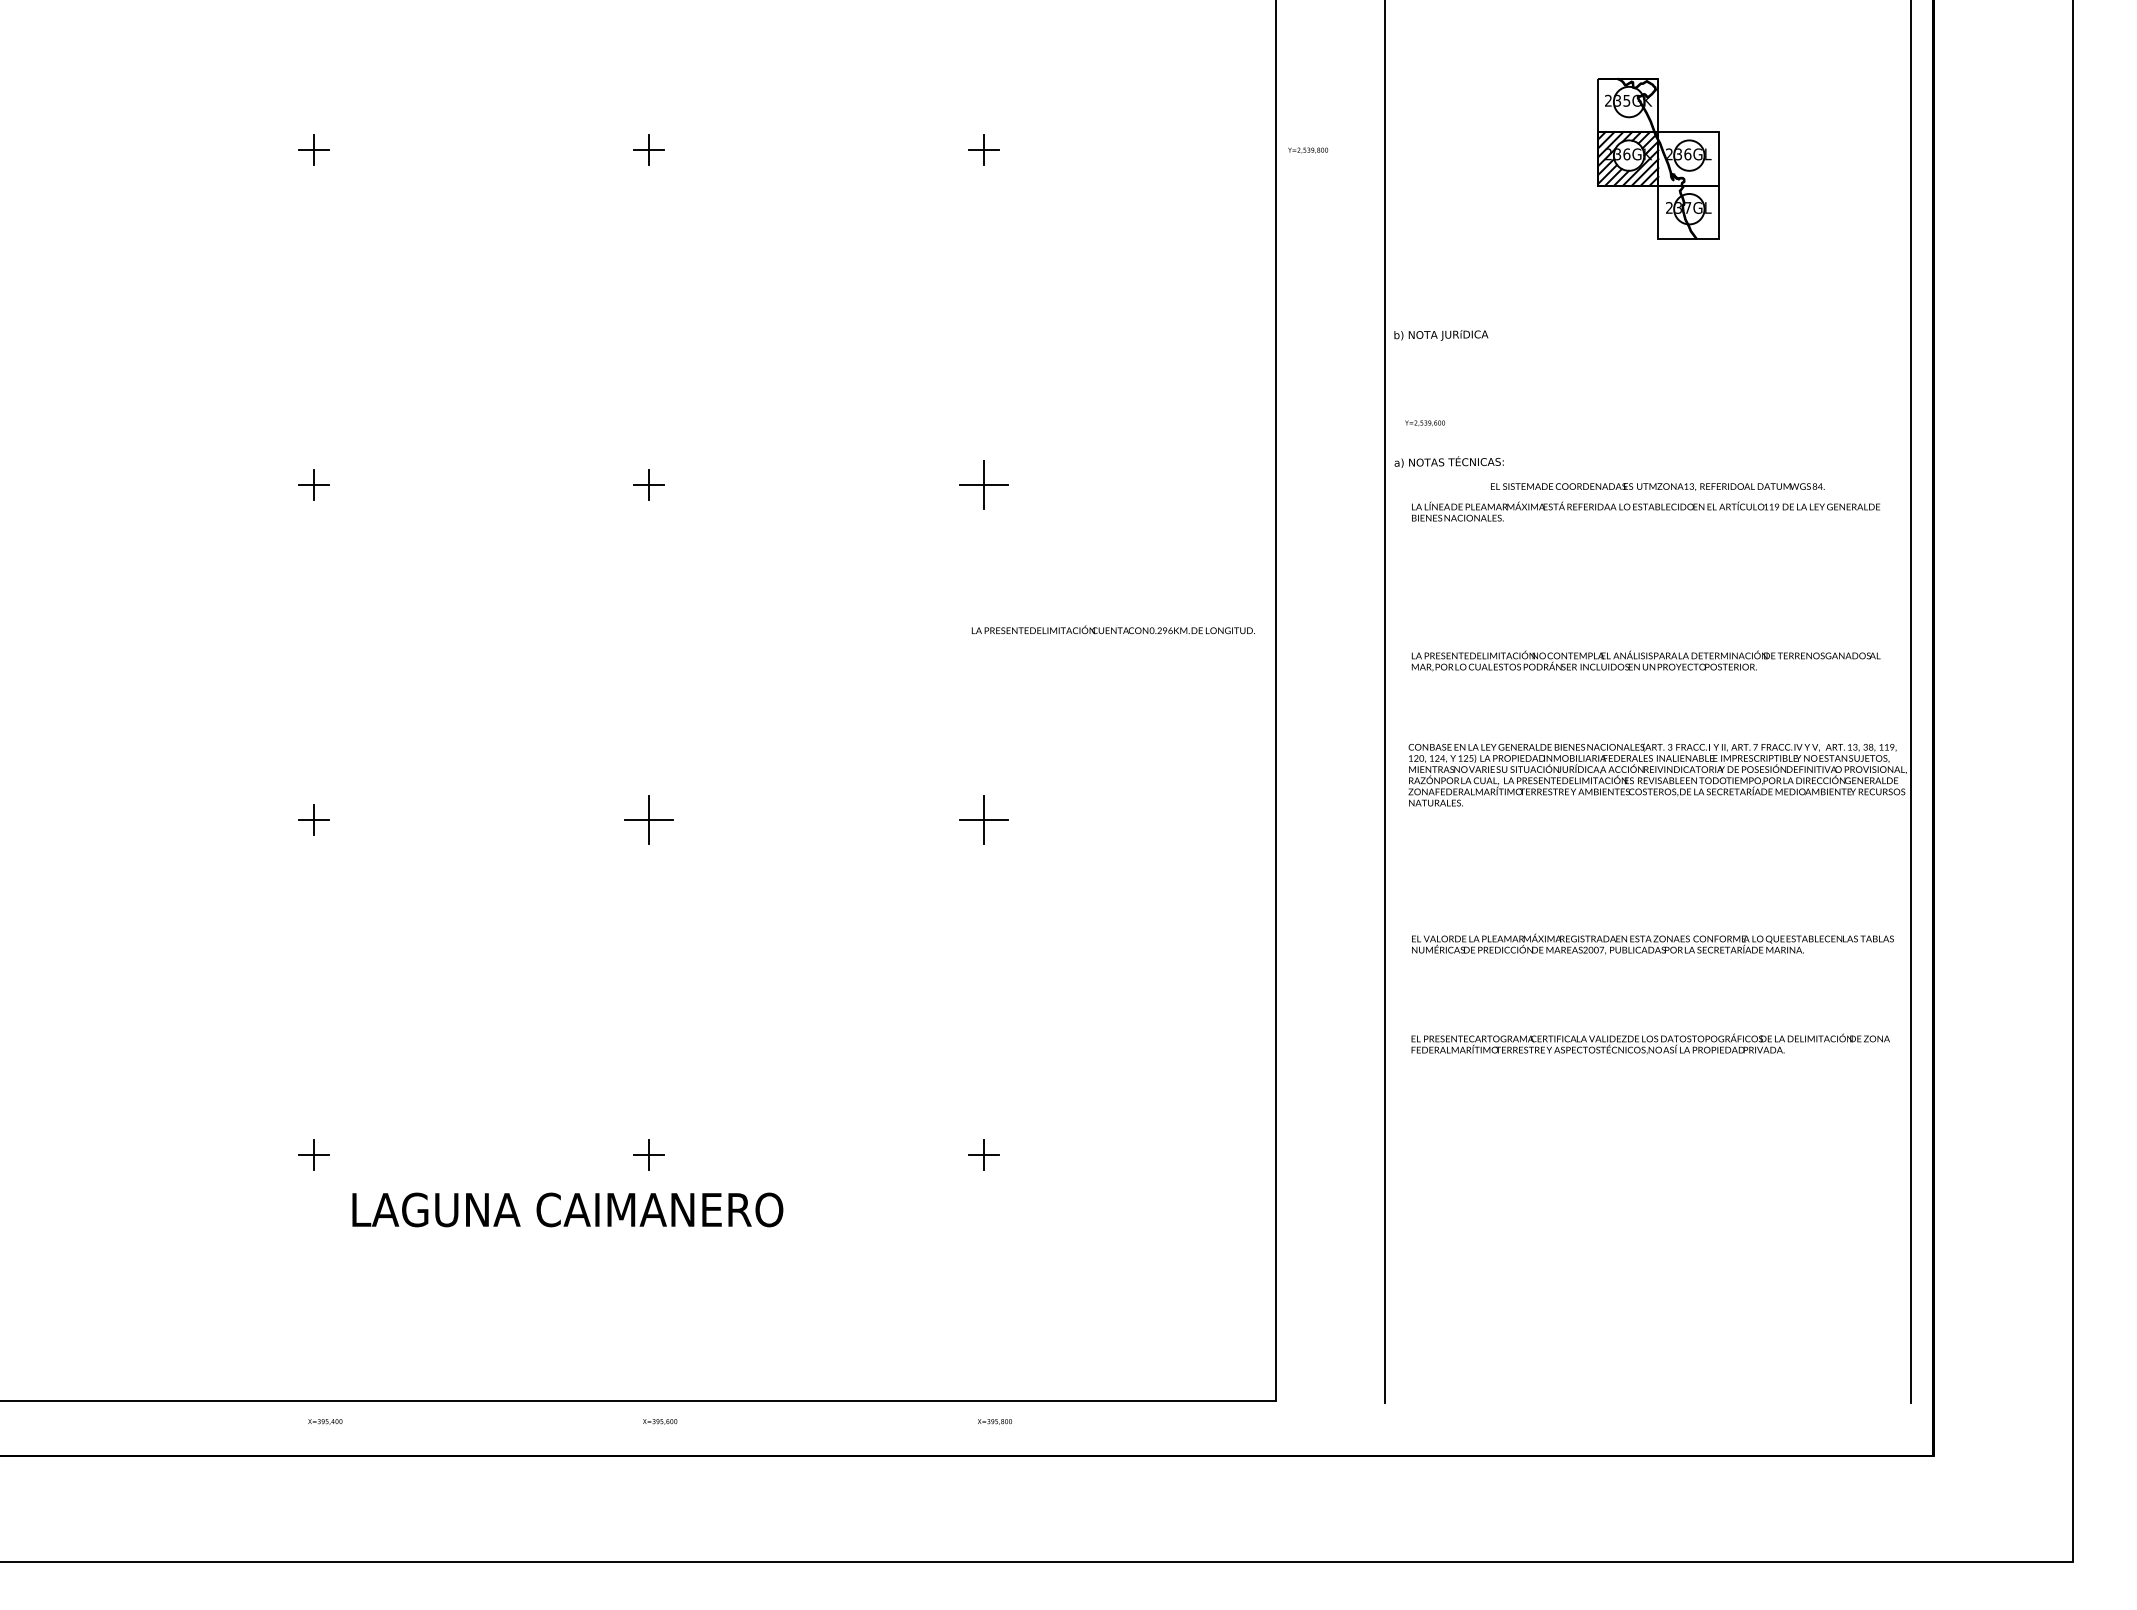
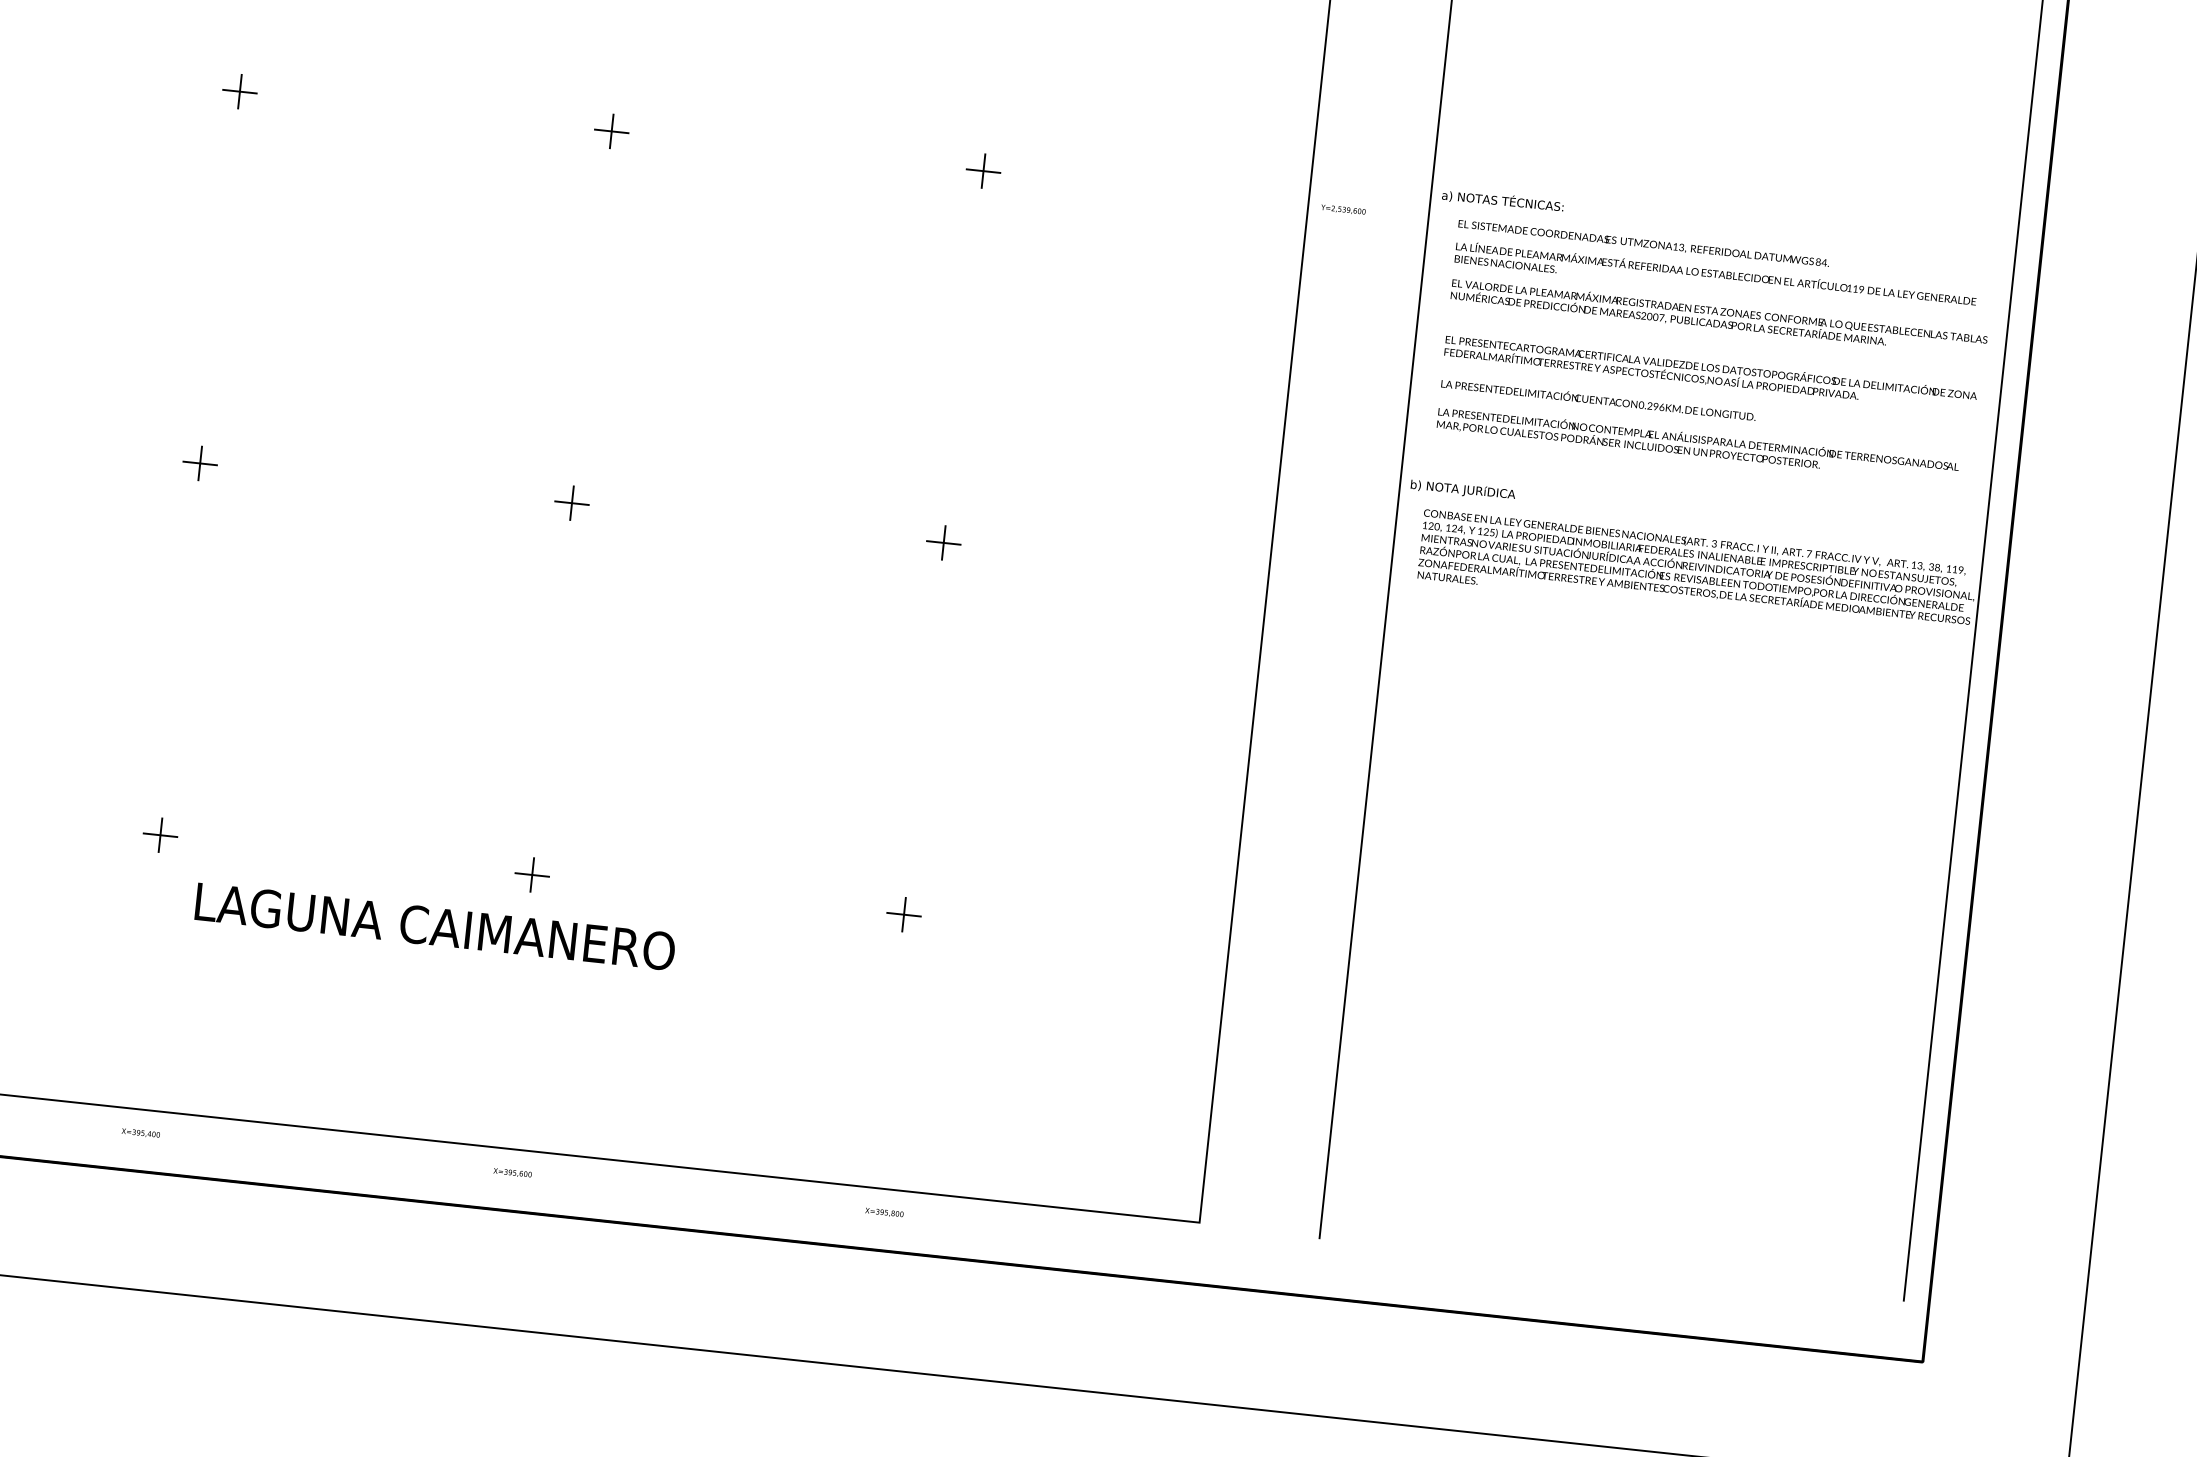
text: (1441, 335) -> (1463, 490), moved
text: (1425, 423) -> (1343, 210), moved
part: (983, 484) -> (983, 170), size x0.62
text: (1657, 486) -> (1643, 243), moved
text: (1112, 629) -> (1597, 399), moved
part: (648, 819) -> (571, 502), size x0.62
part: (983, 819) -> (943, 542), size x0.62
text: (1652, 943) -> (1718, 316), moved
text: (1650, 1043) -> (1710, 372), moved

